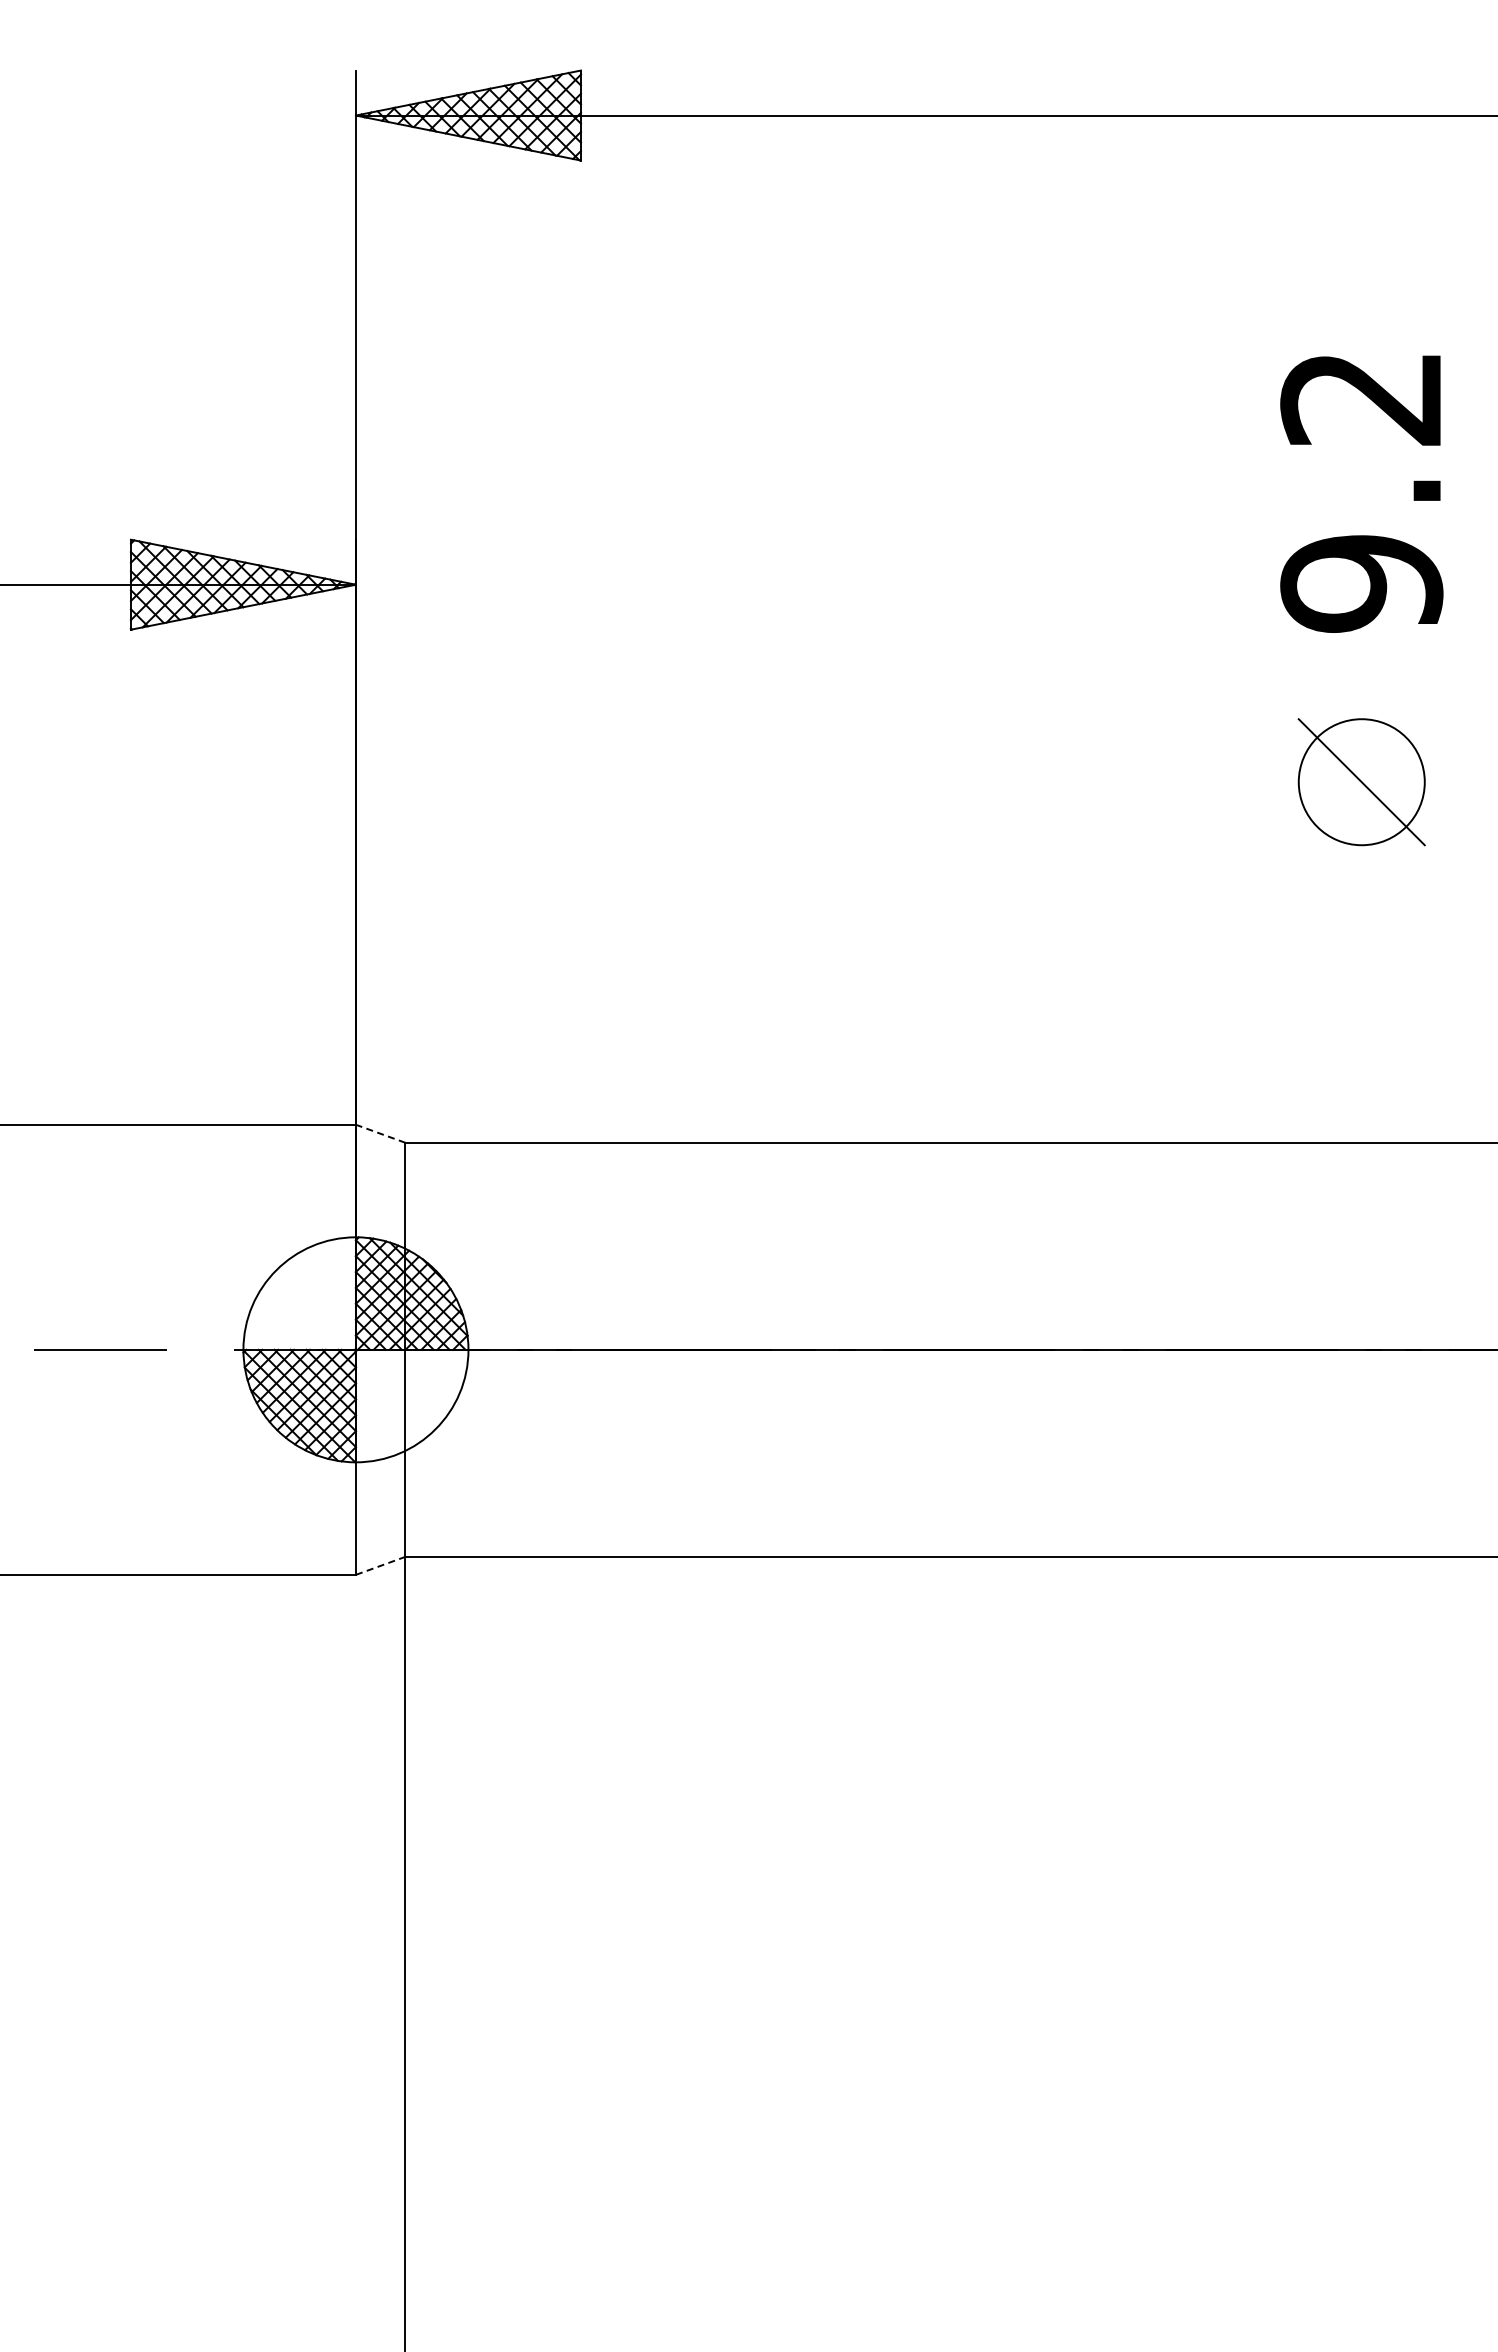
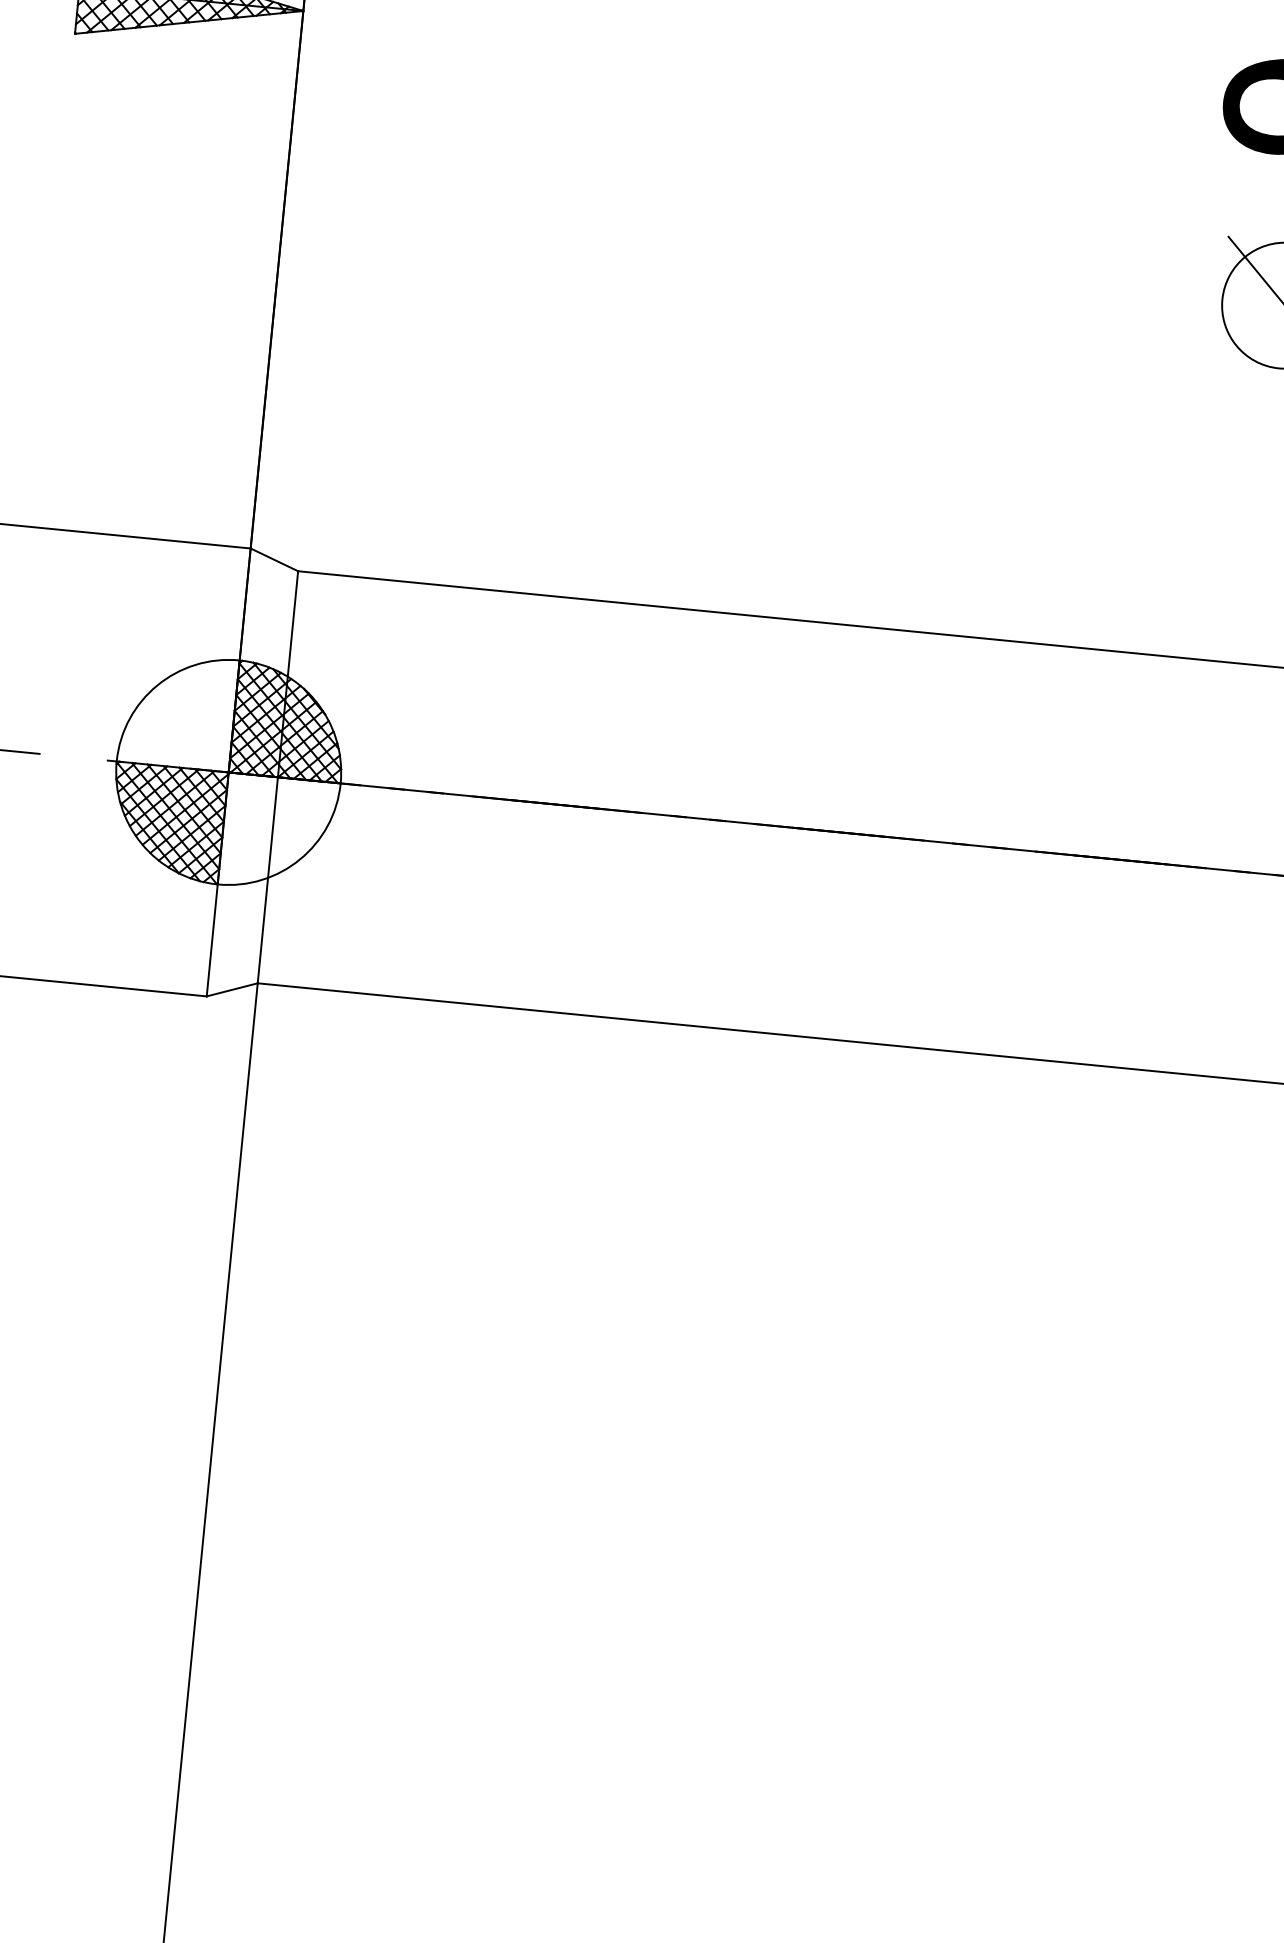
line: (380, 1133) -> (274, 559), dashed -> solid
line: (381, 1565) -> (233, 989), dashed -> solid

